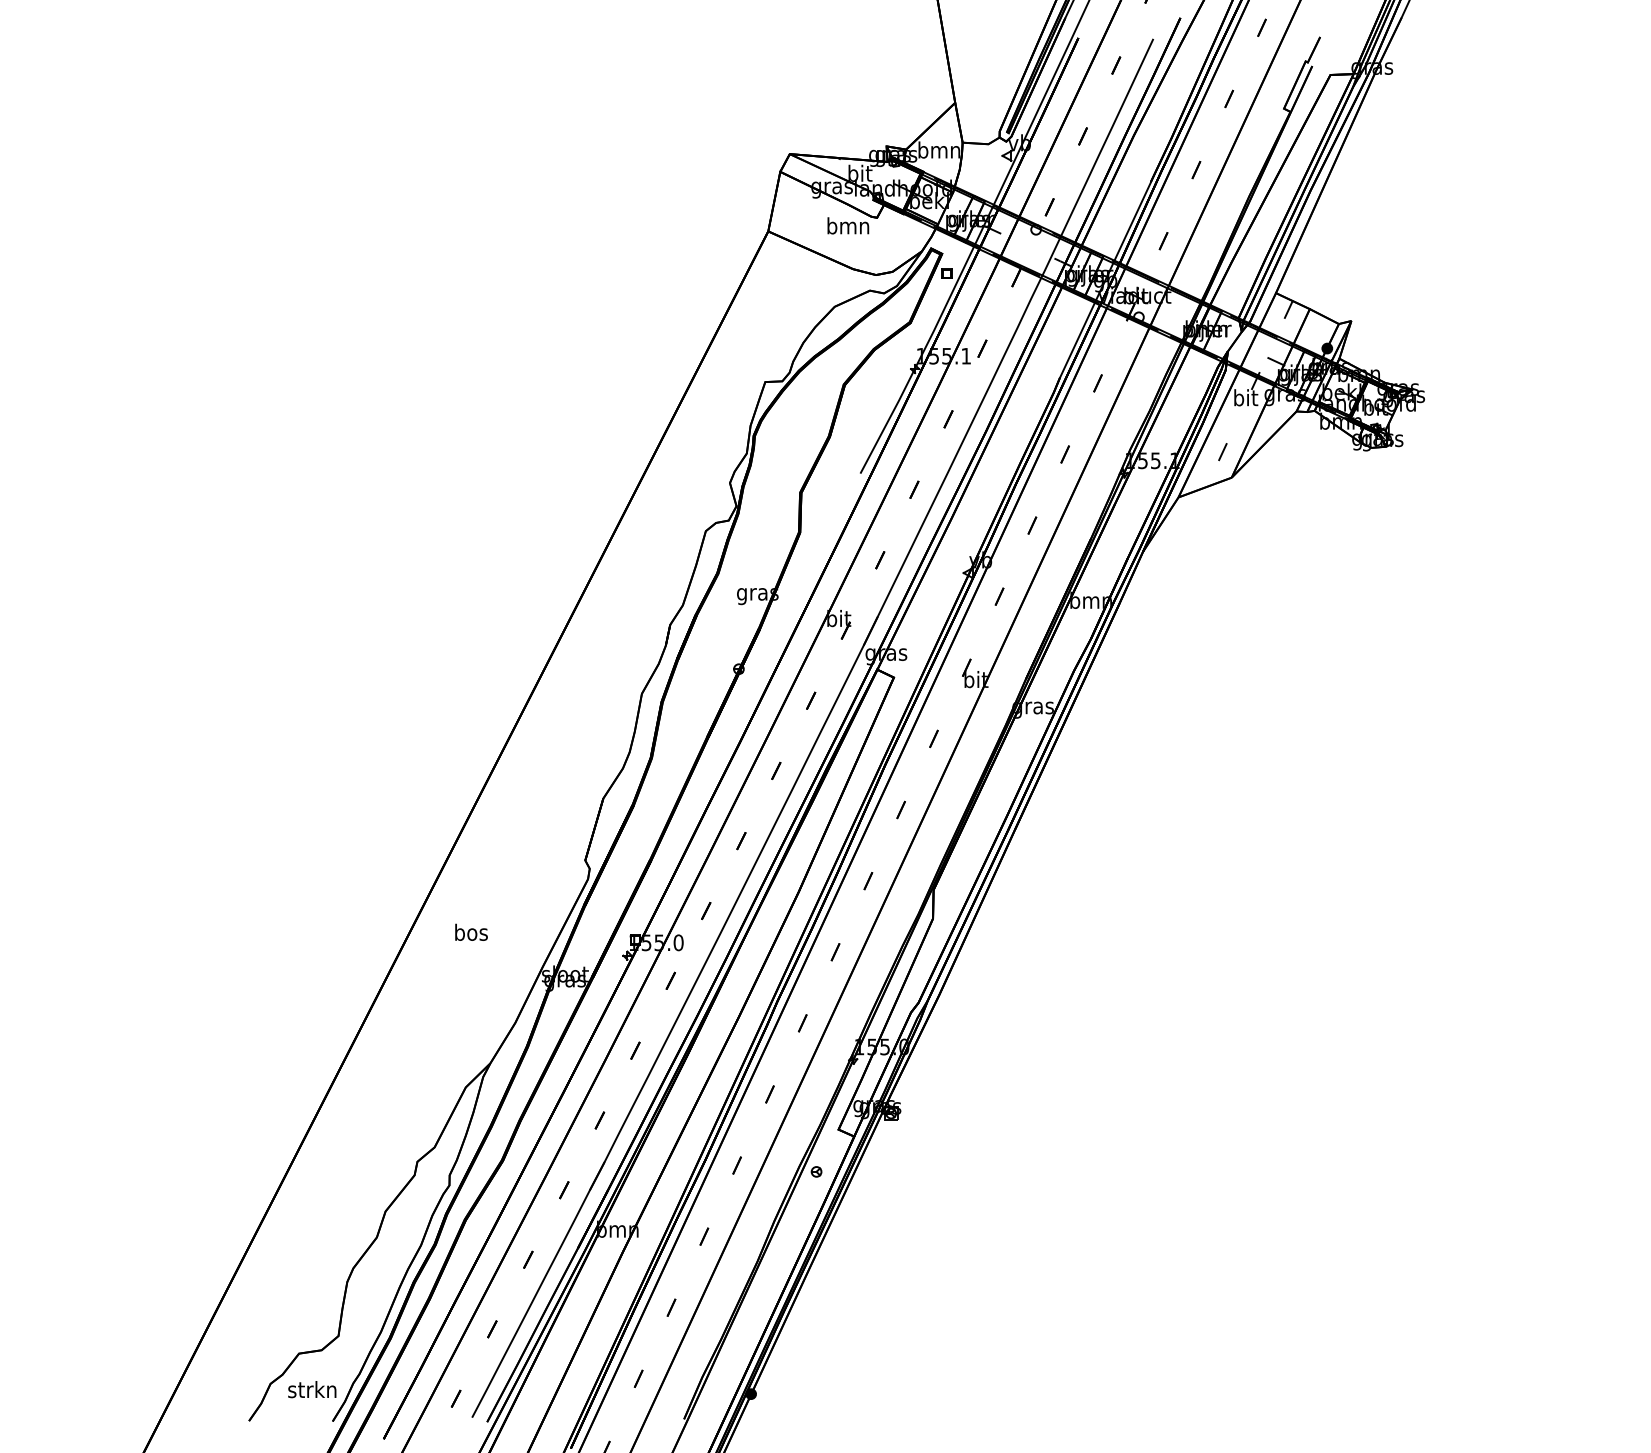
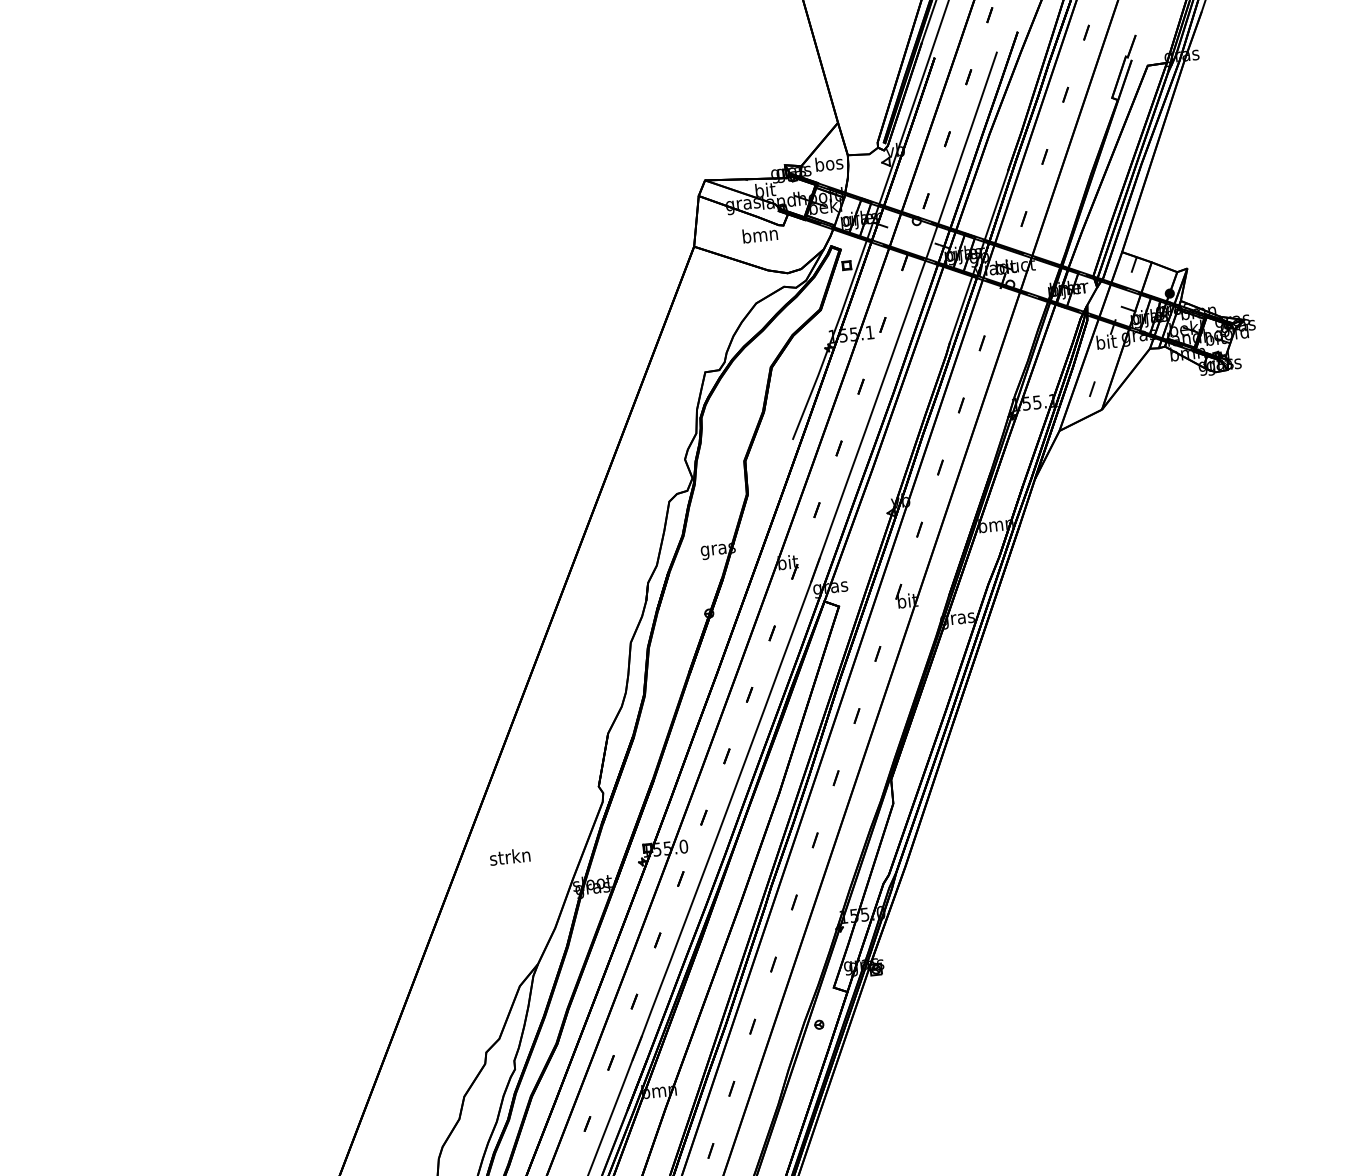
text: (939, 149) -> (829, 163), bmn -> bos
text: (470, 931) -> (509, 856), bos -> strkn

